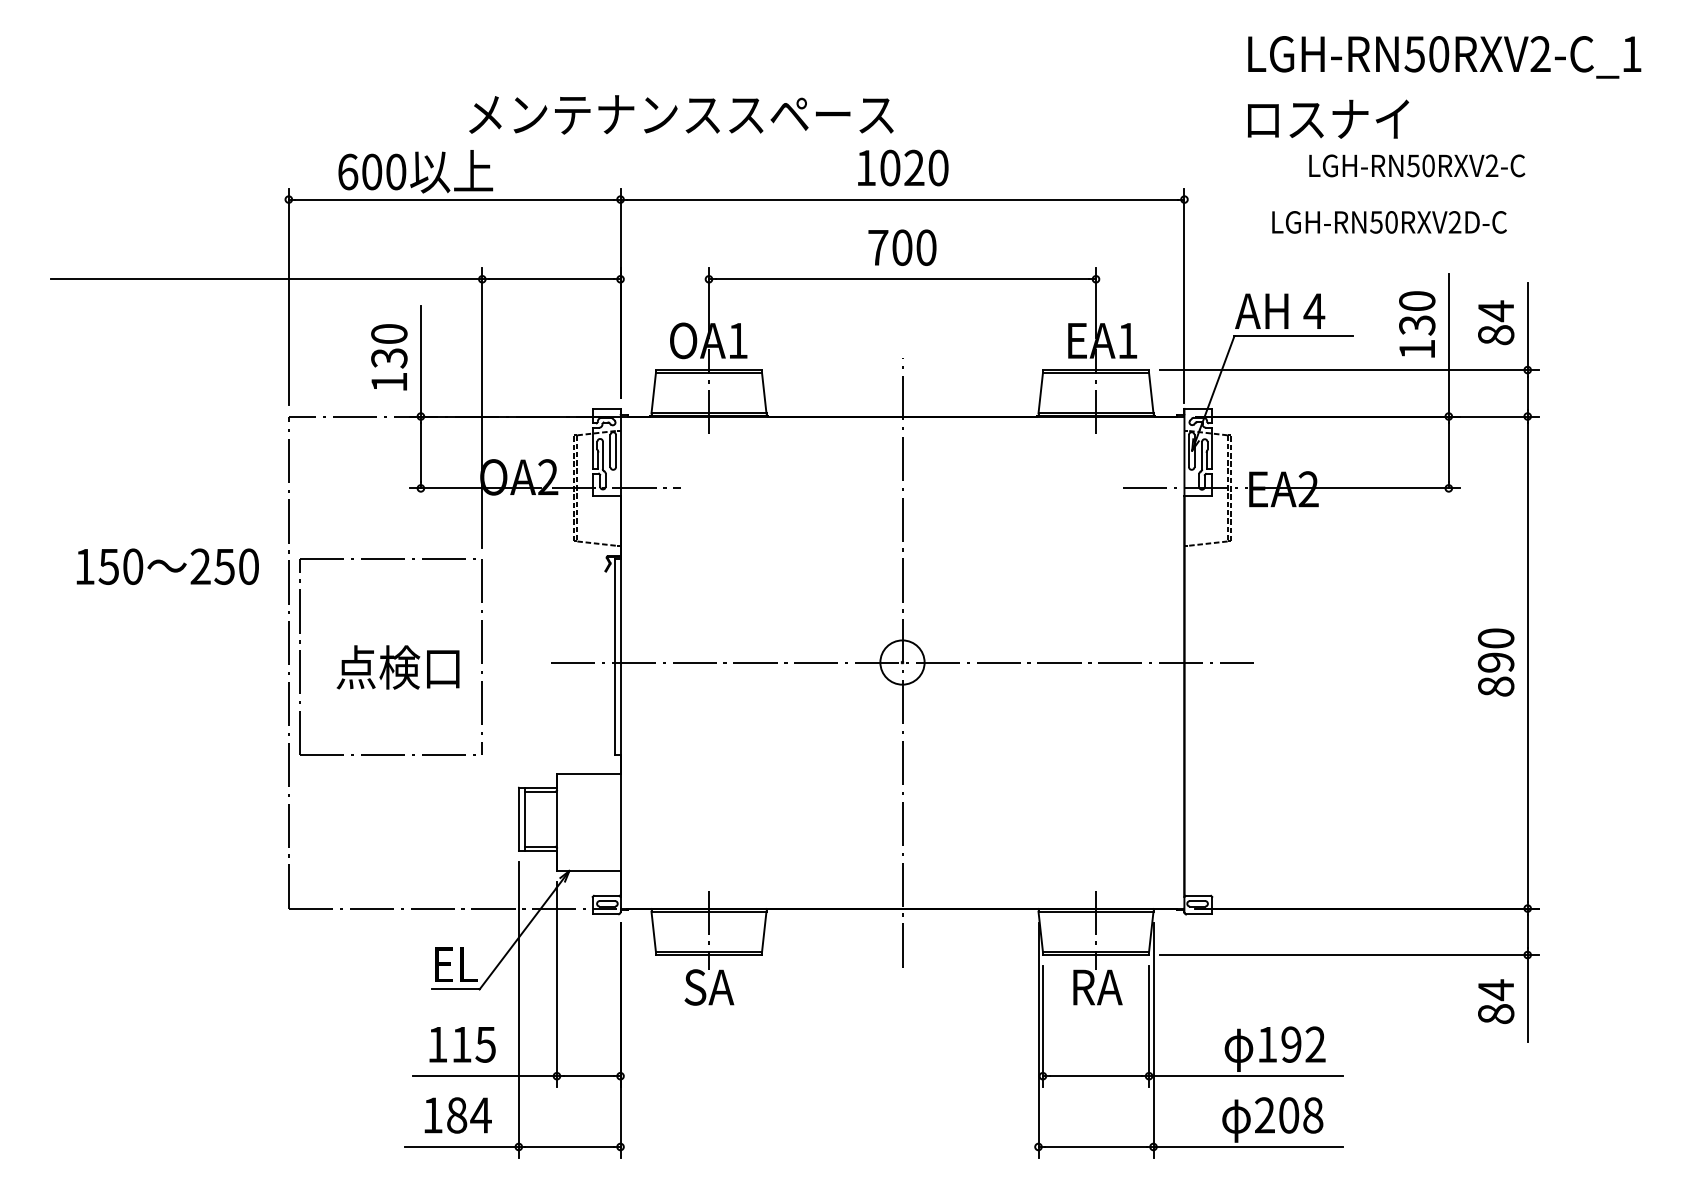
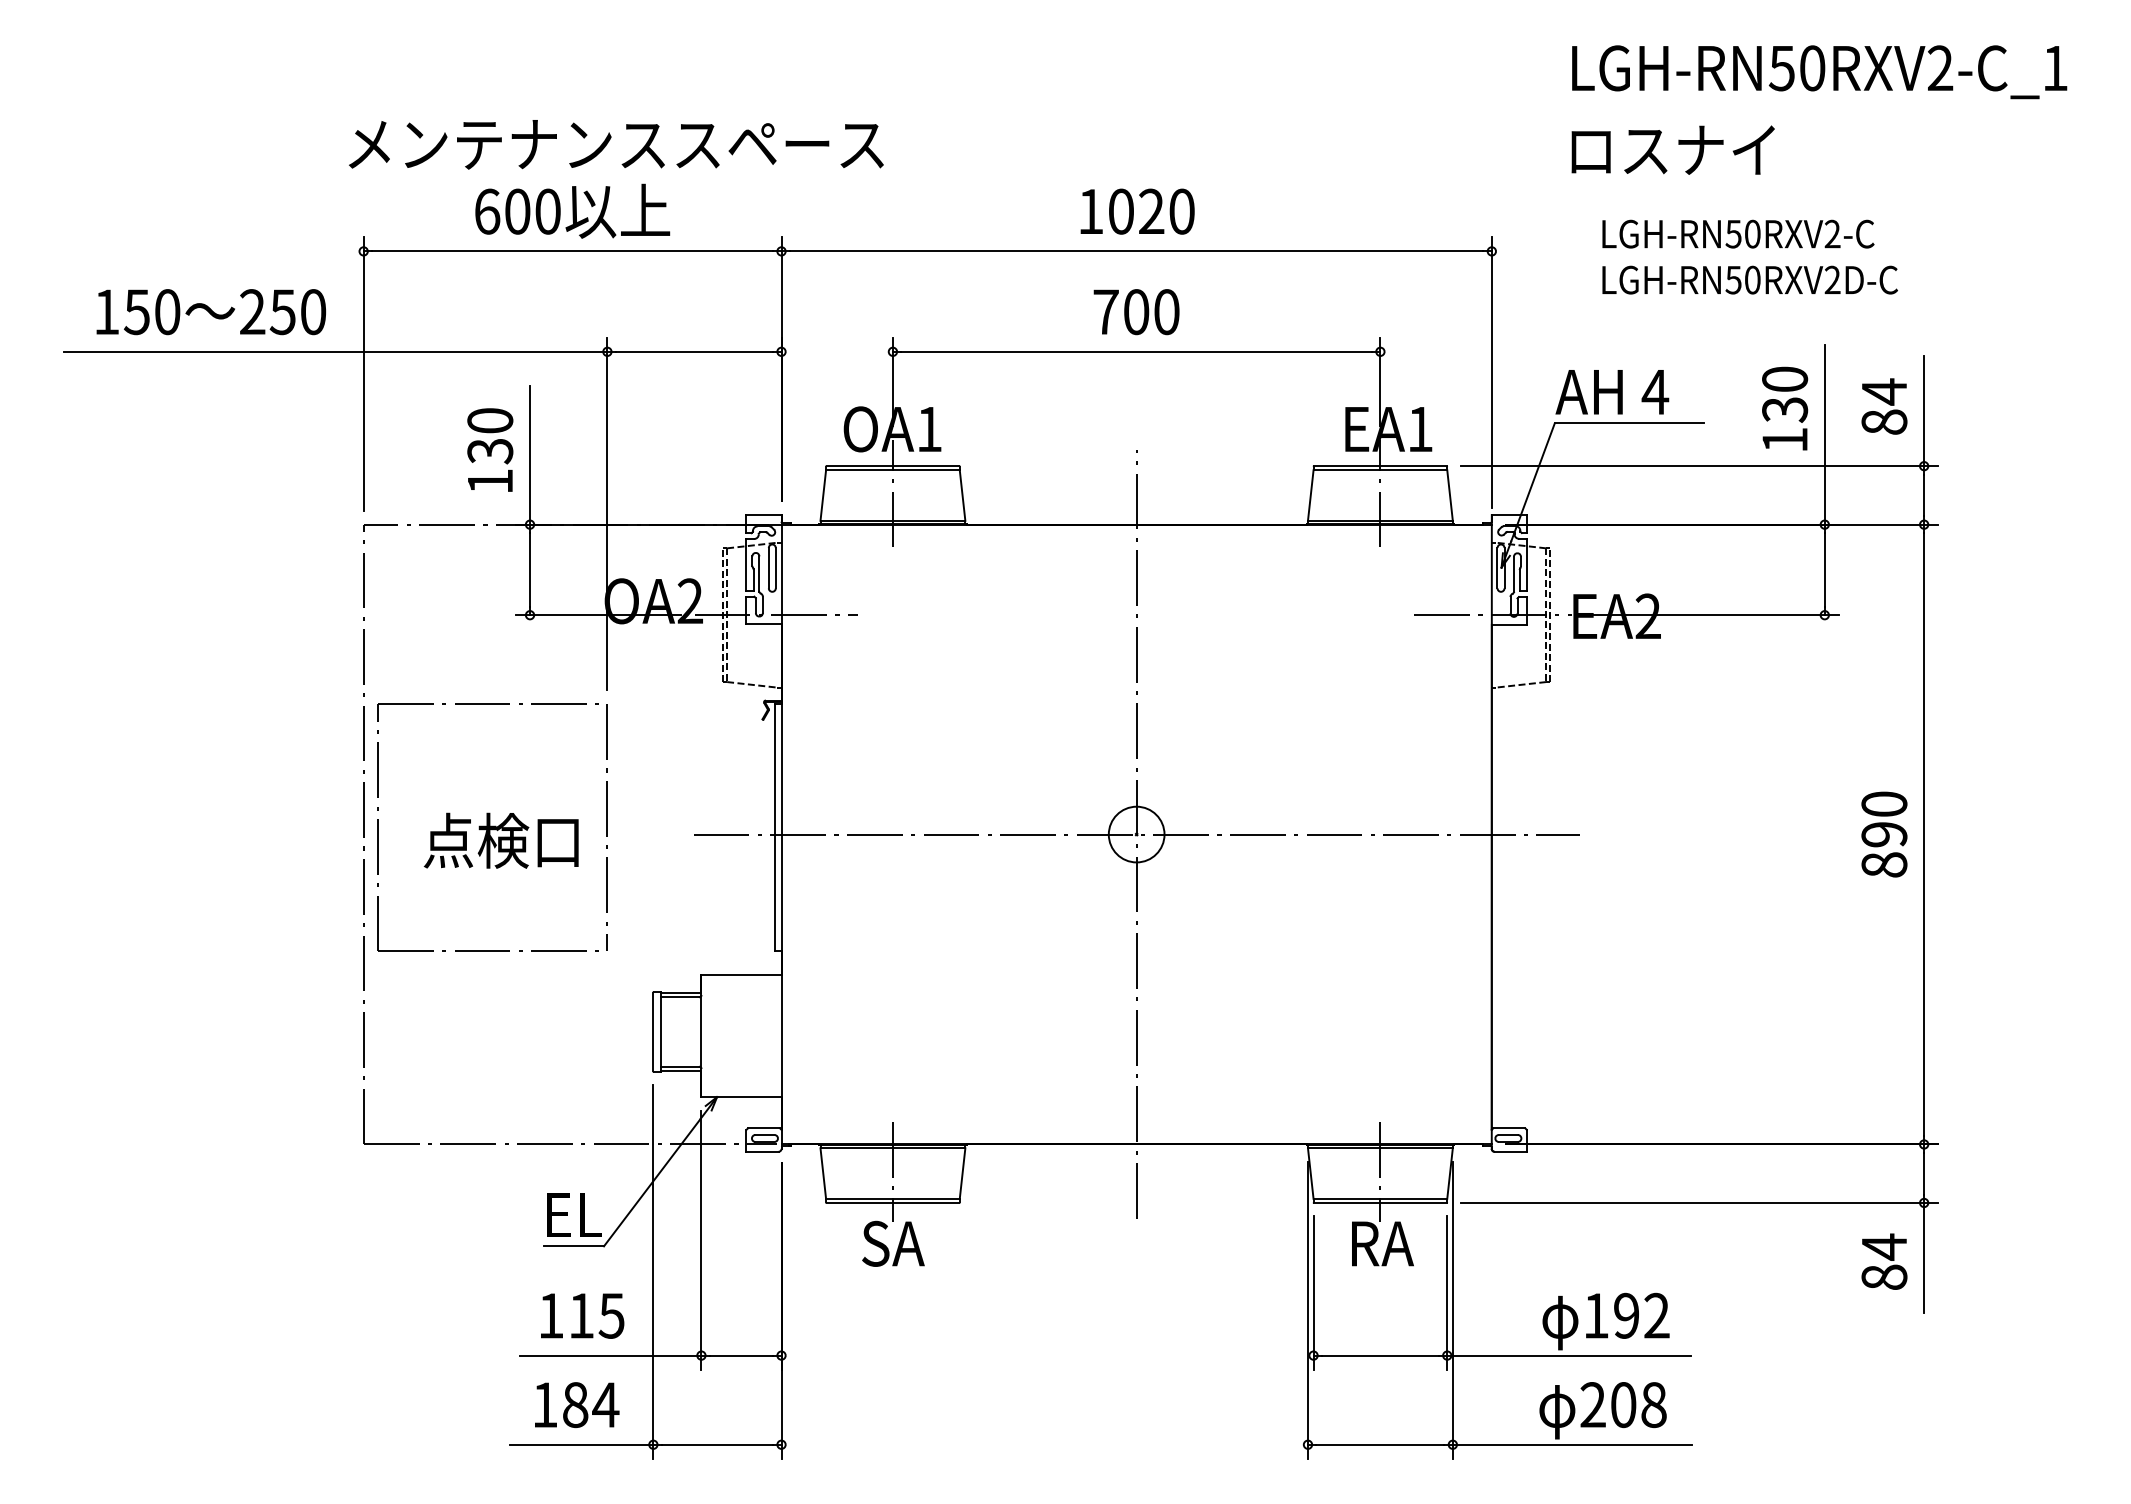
text: (681, 114) -> (616, 144), moved
text: (1417, 165) -> (1738, 233), moved
text: (415, 171) -> (572, 211), moved
text: (167, 566) -> (210, 311), moved

